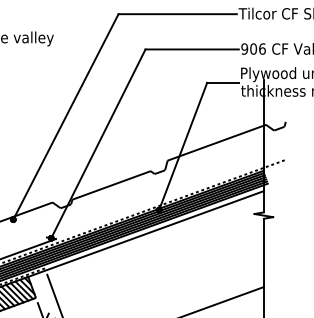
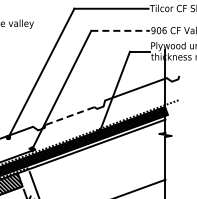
line: (193, 48) -> (121, 30), solid -> dashed
line: (112, 186) -> (70, 116), solid -> dashed

